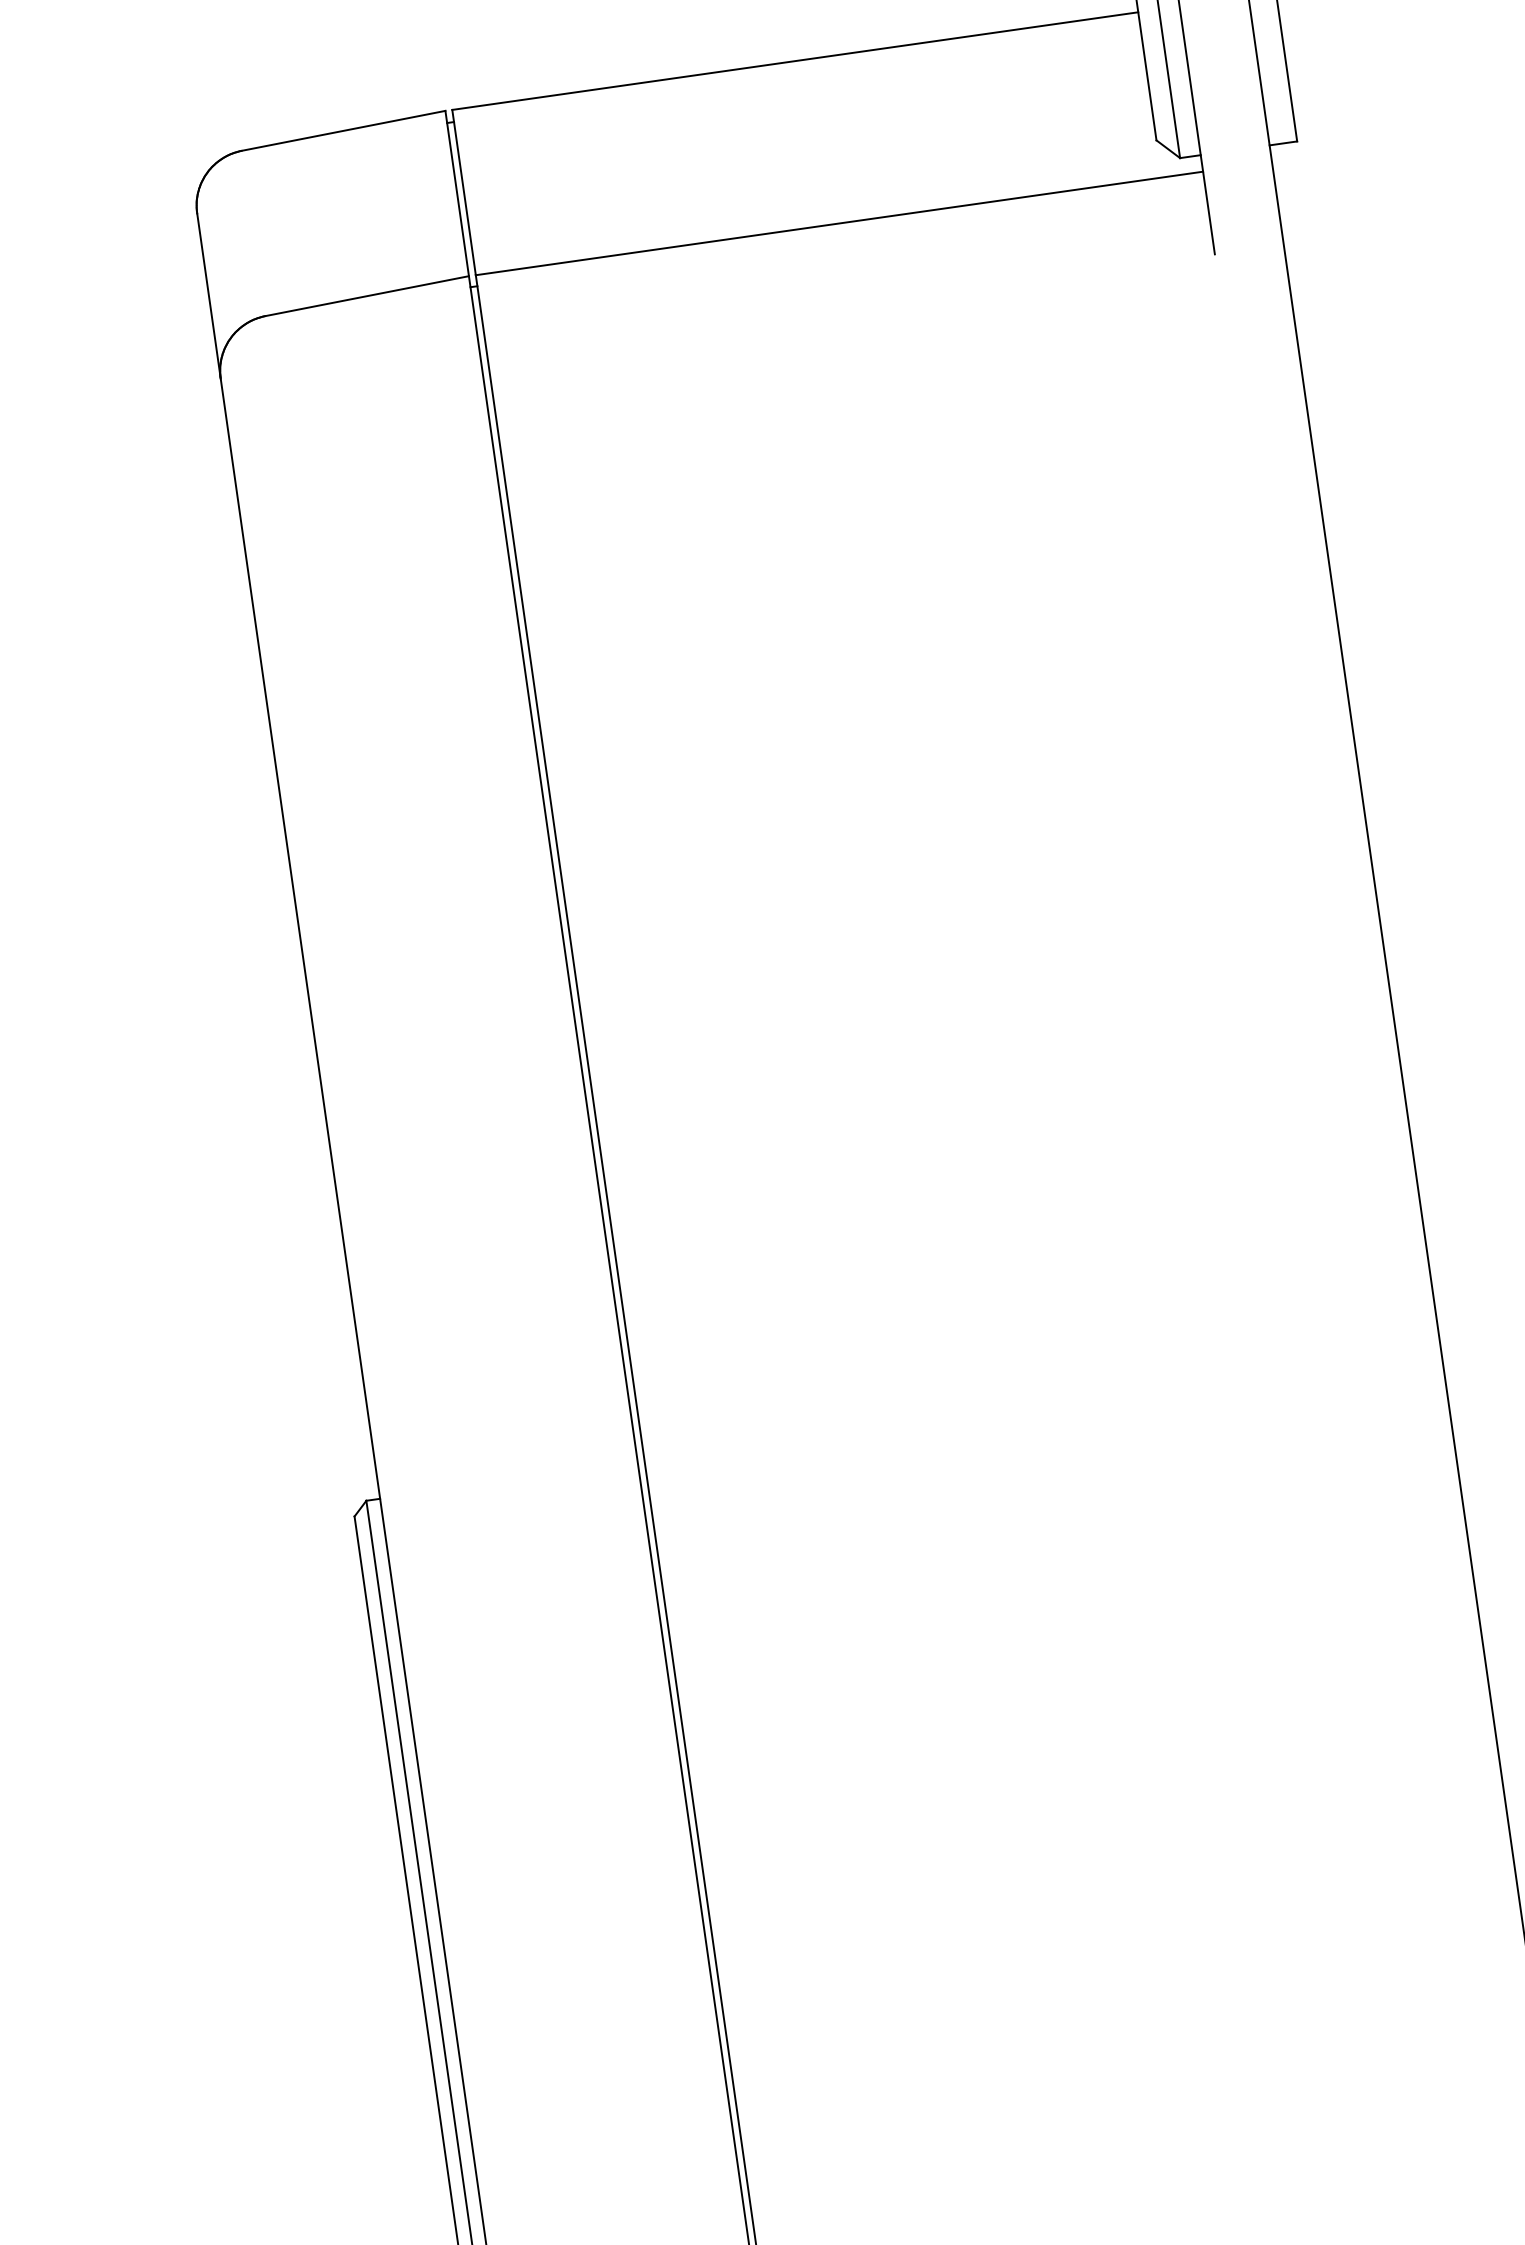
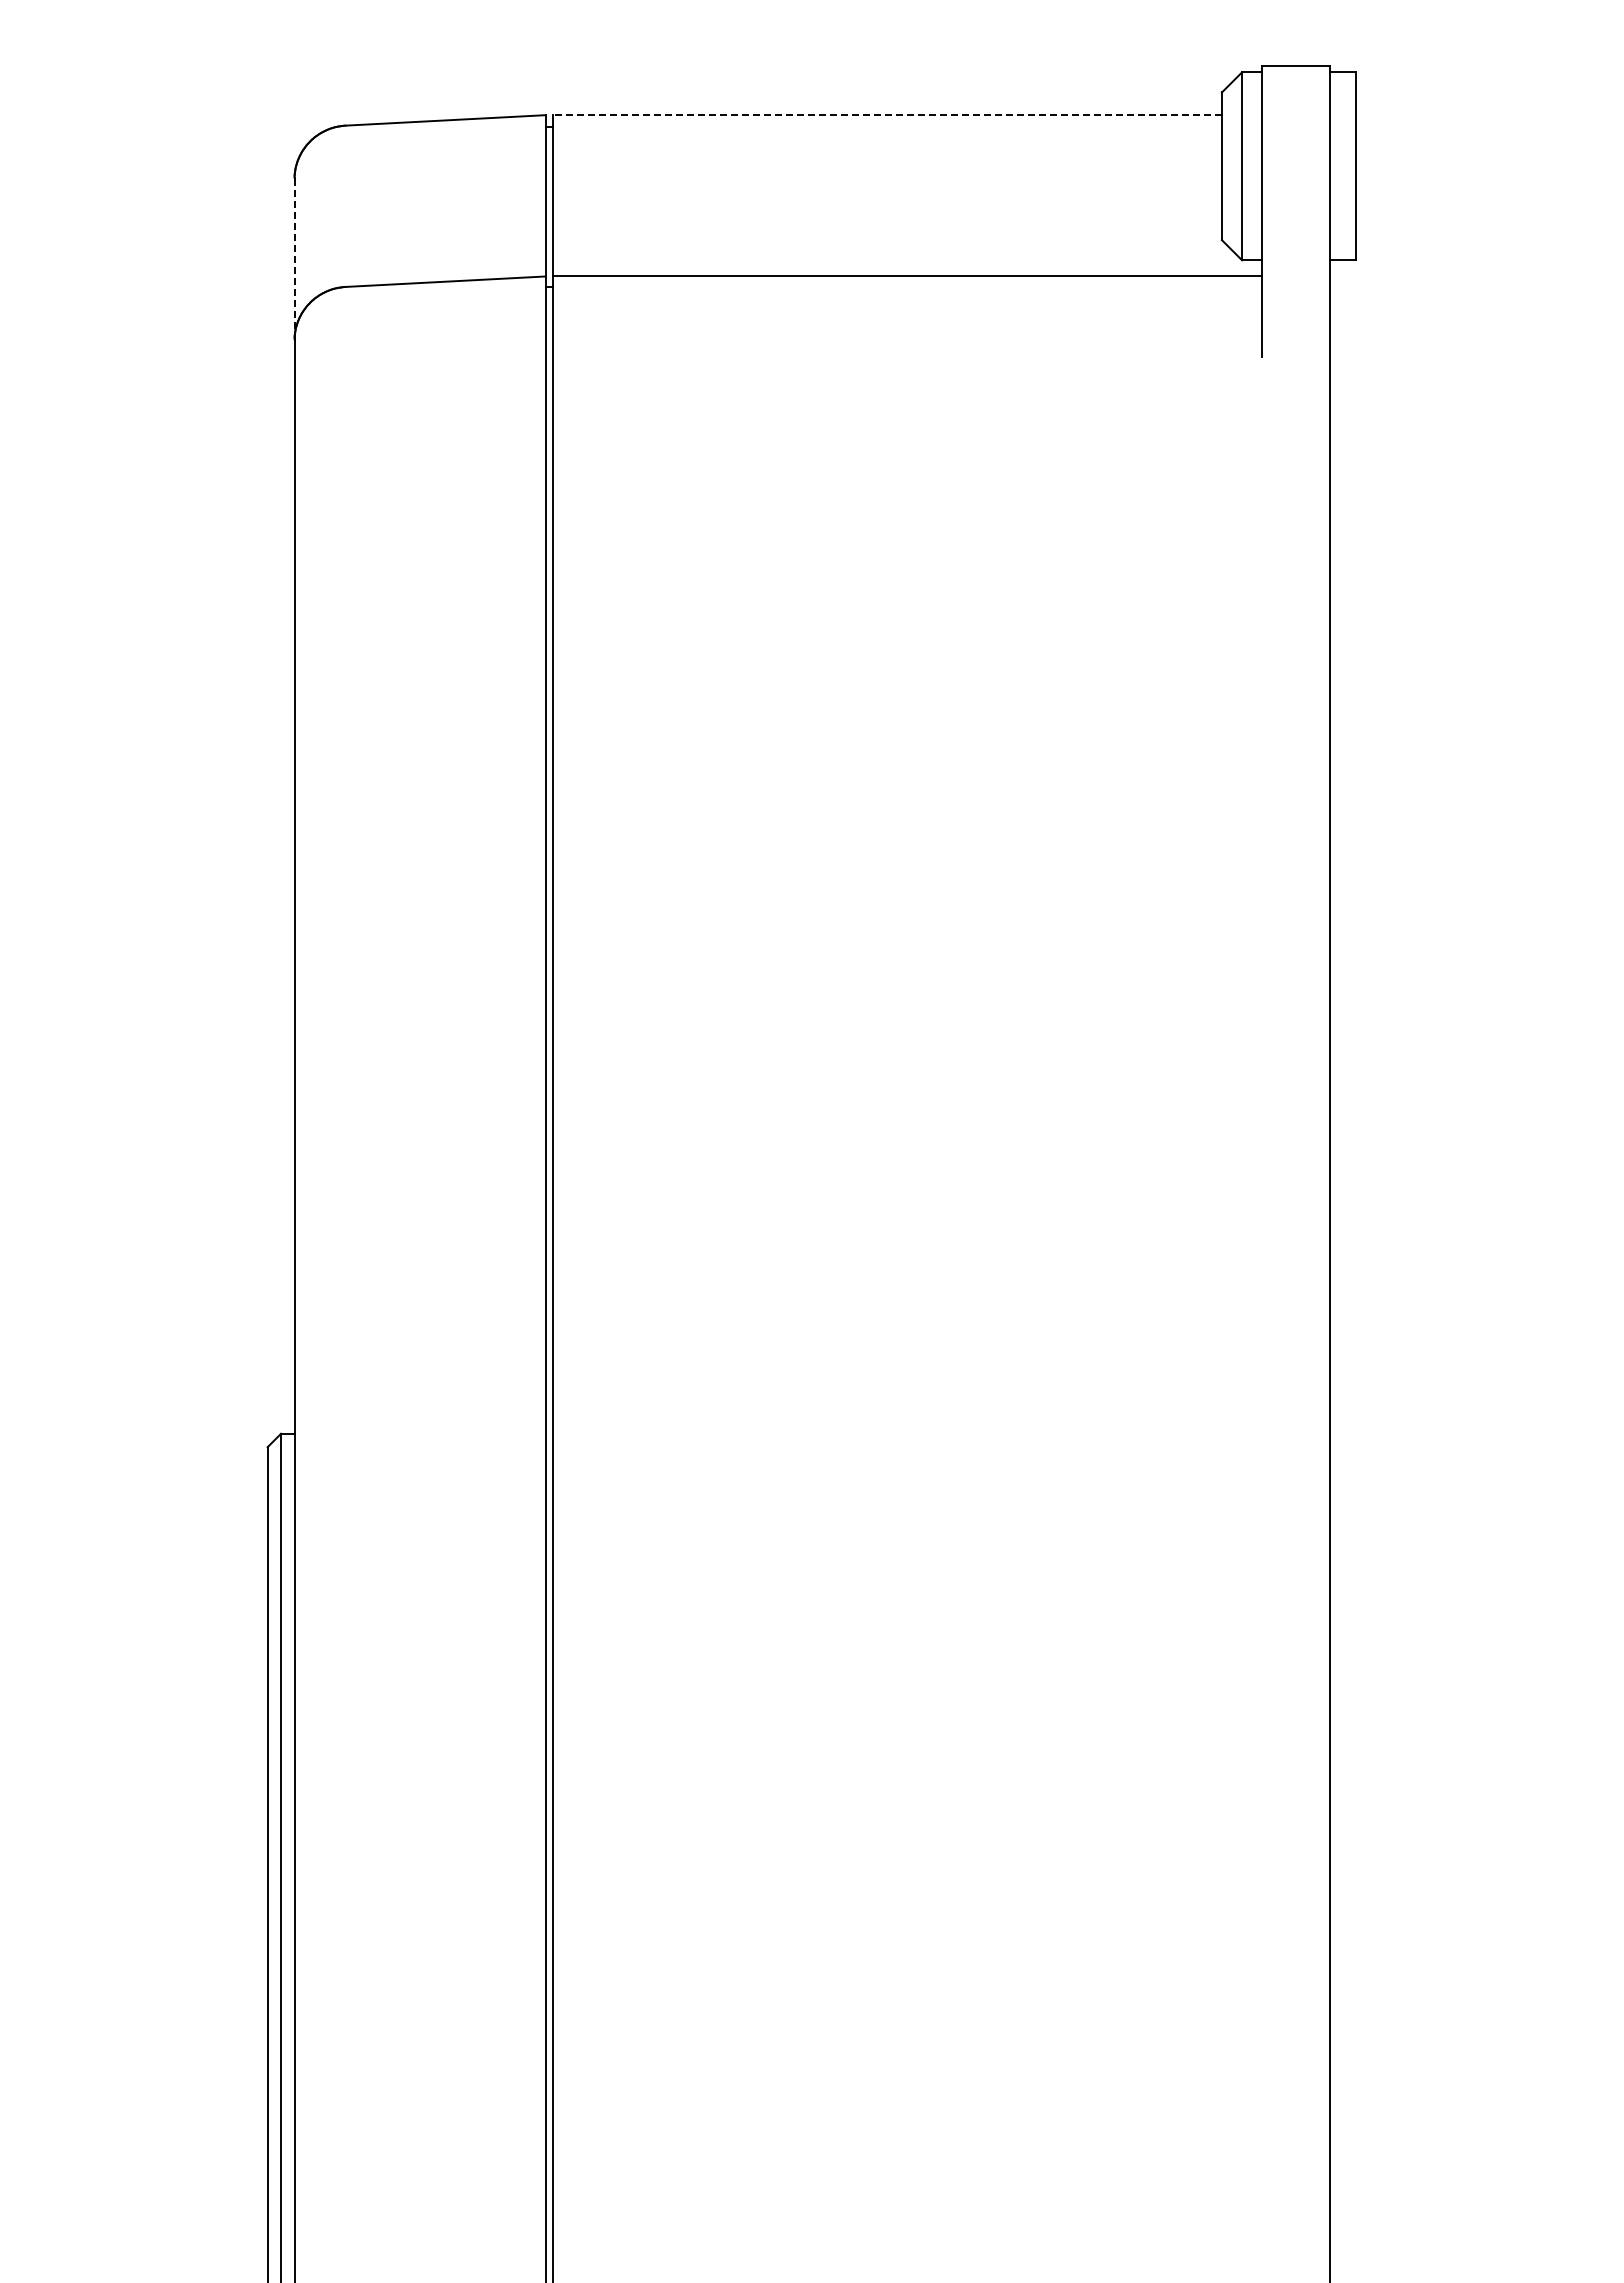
line: (795, 61) -> (887, 115), solid -> dashed
line: (208, 294) -> (294, 258), solid -> dashed

